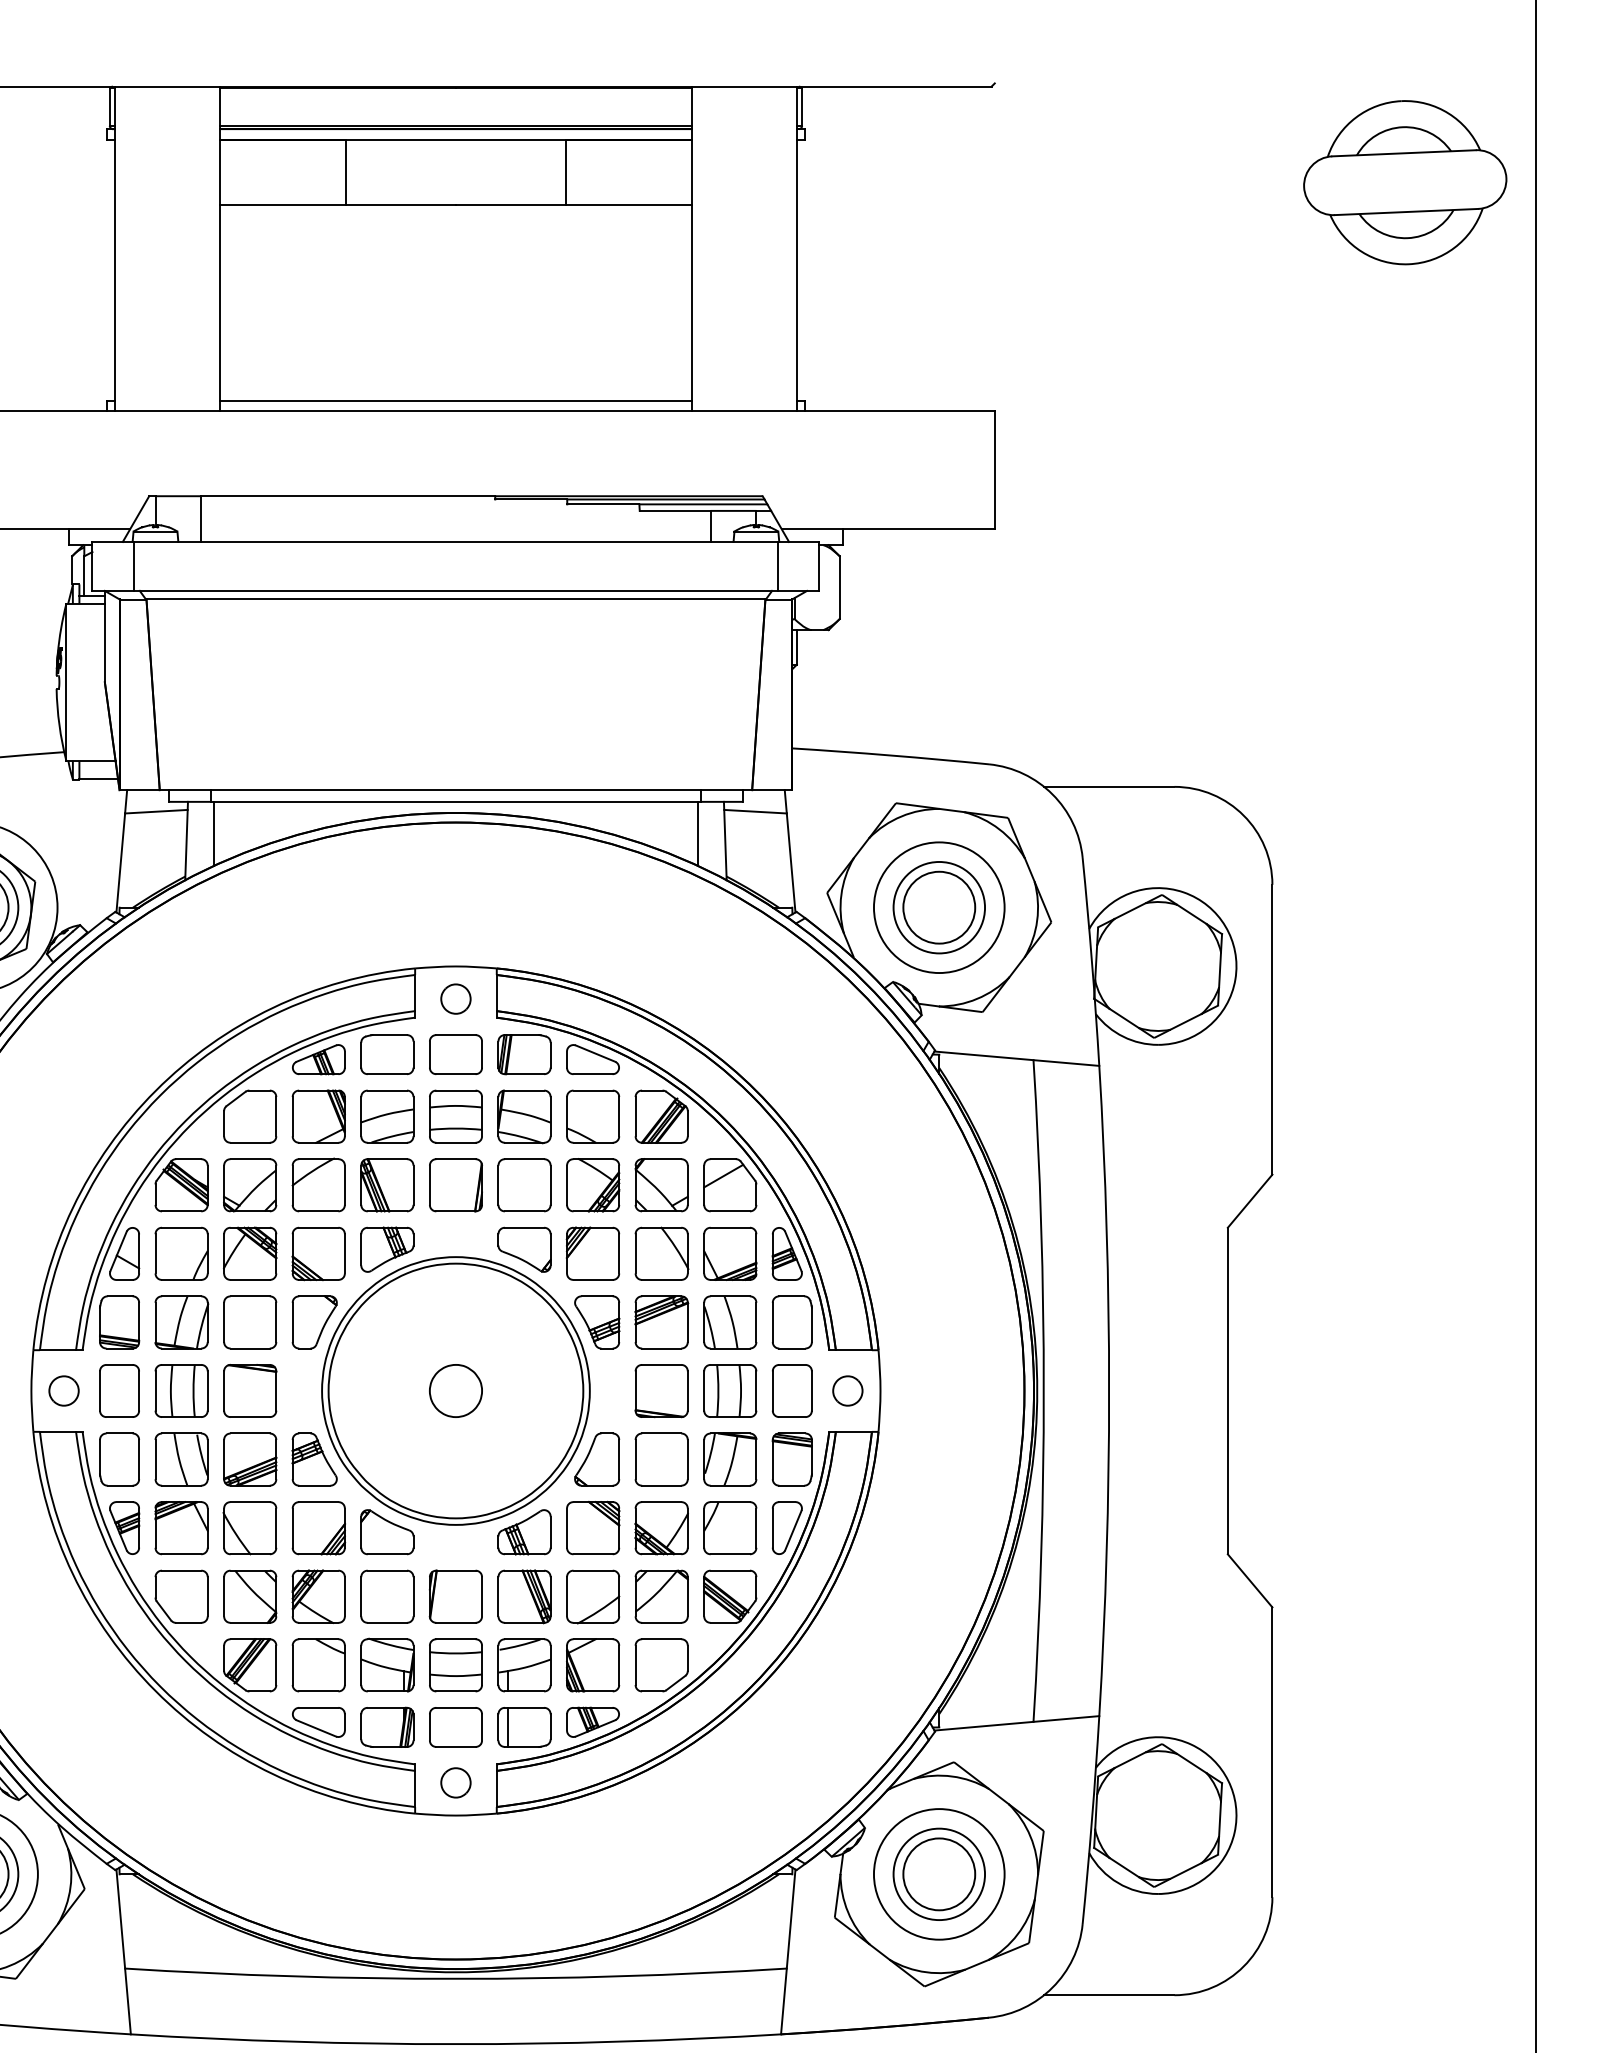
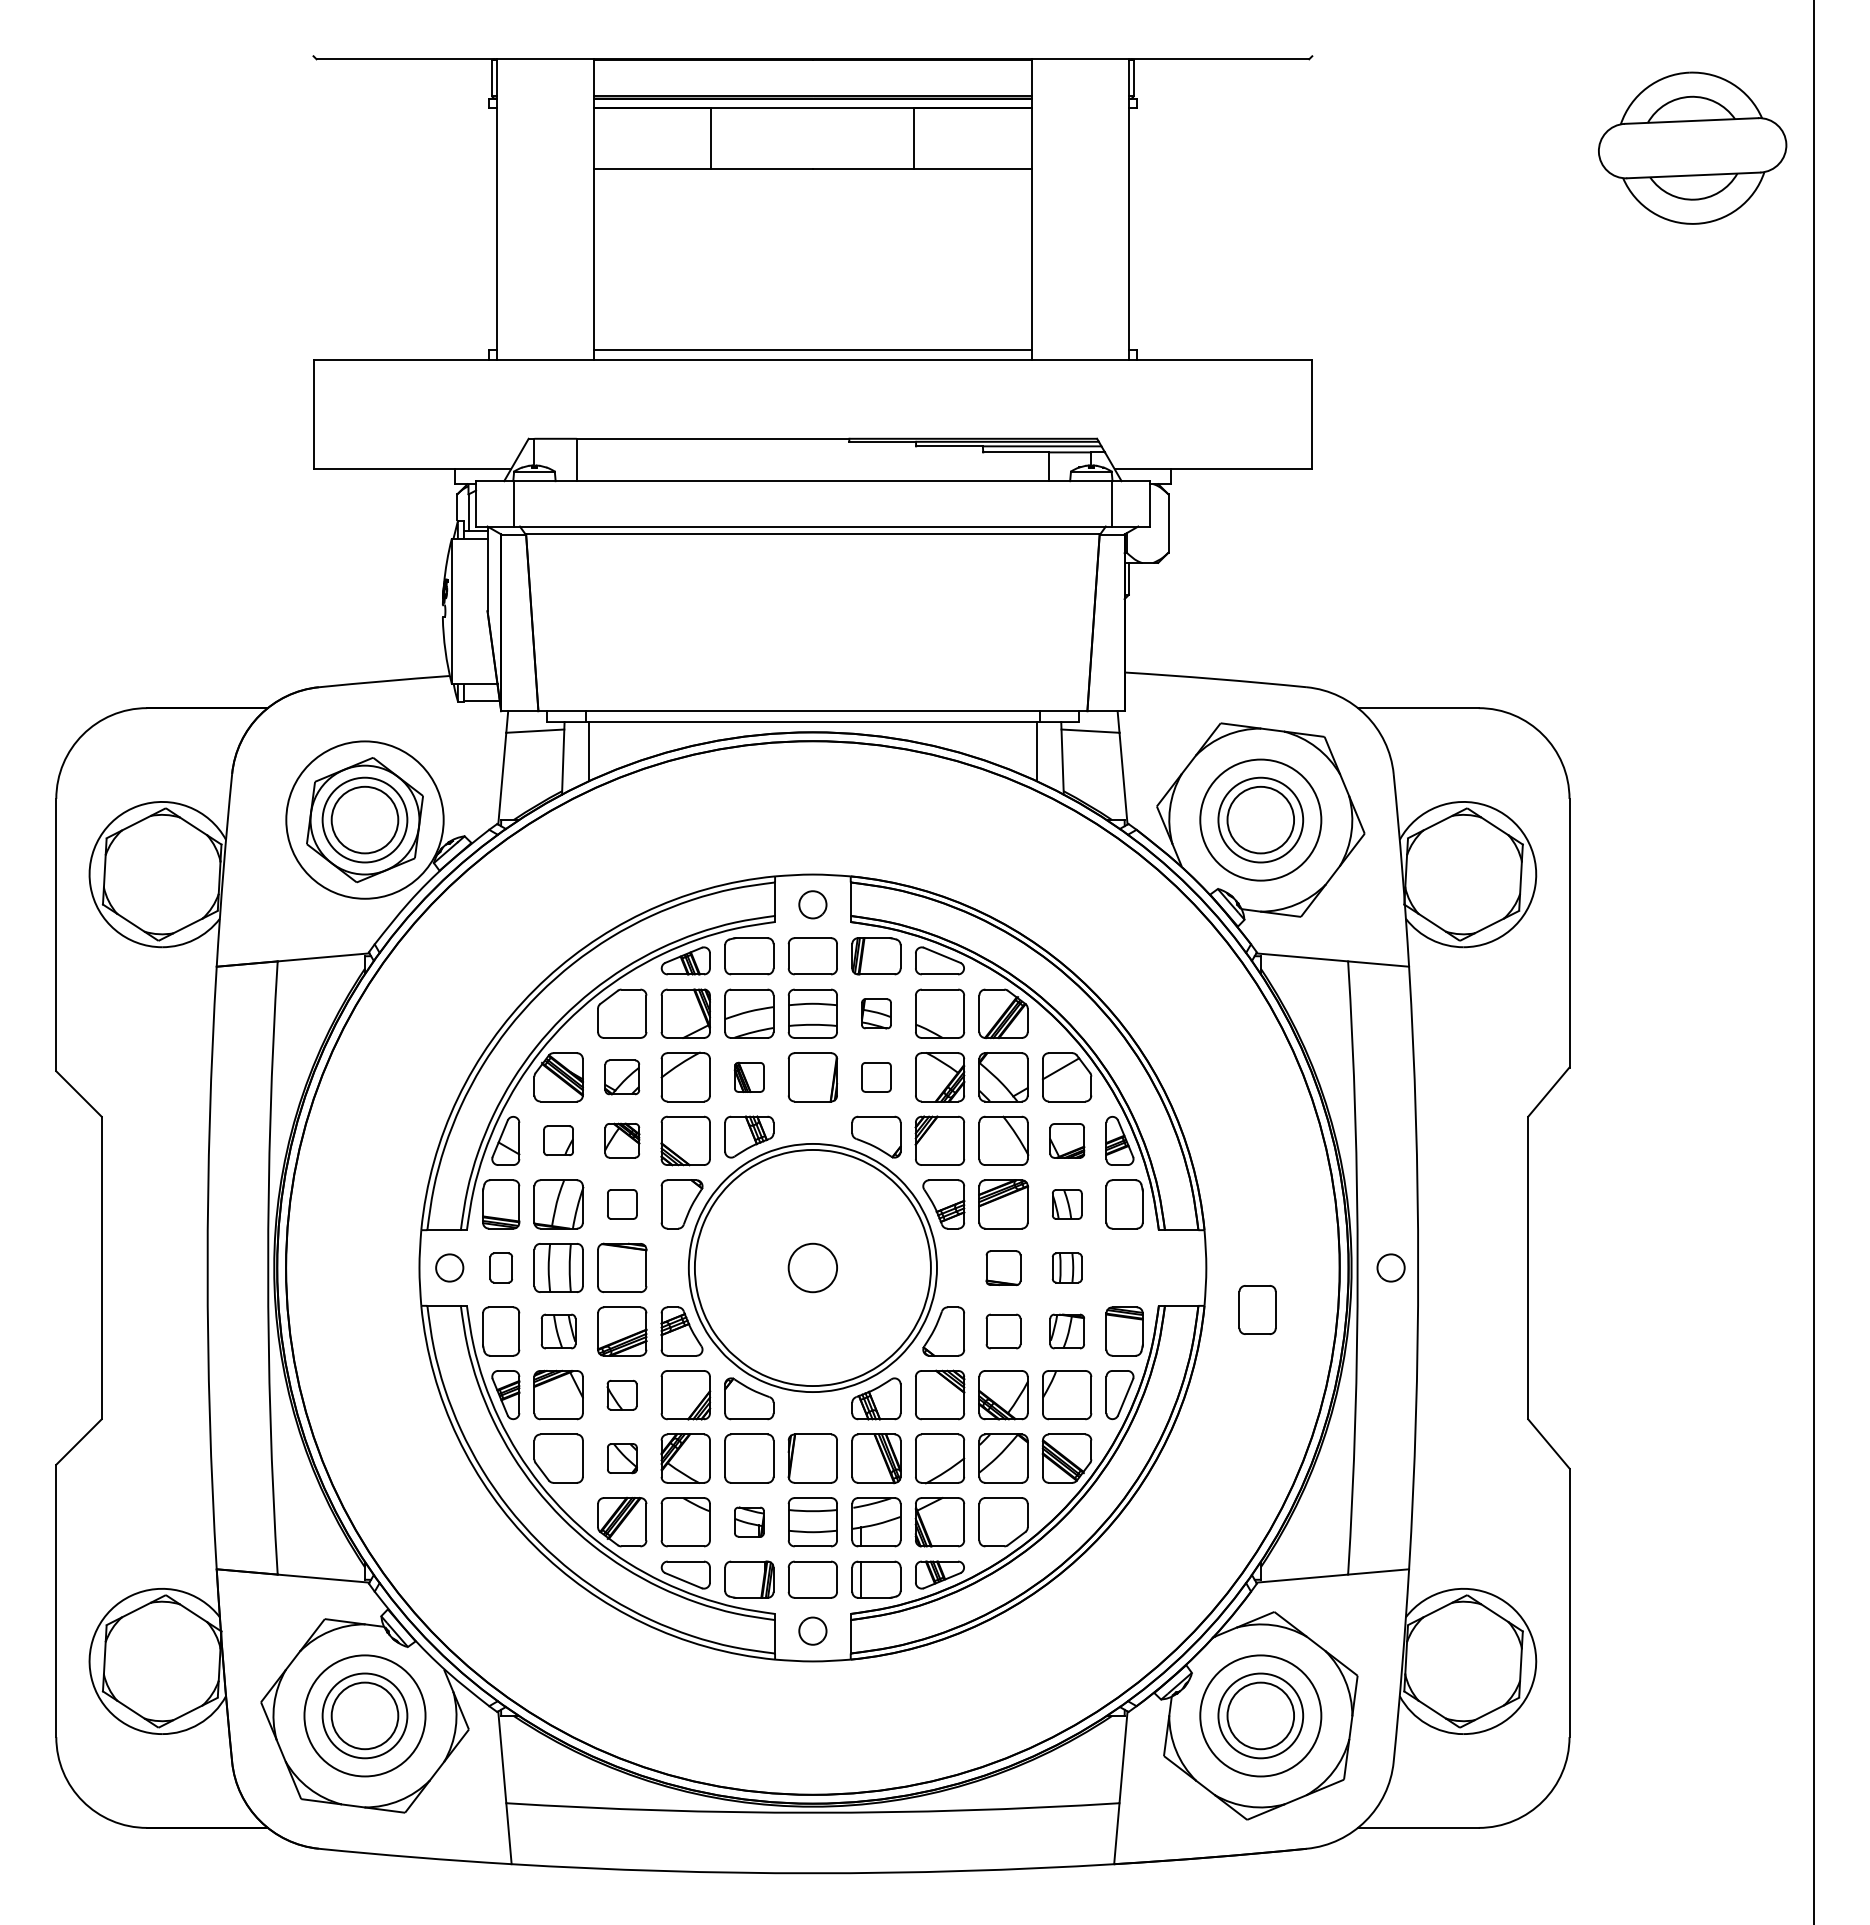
part: (524, 1116) -> (876, 1013), size x0.6
part: (250, 1185) -> (622, 1077), size x0.7
part: (387, 1185) -> (749, 1077), size x0.6
part: (524, 1185) -> (876, 1077), size x0.6
part: (181, 1253) -> (558, 1140), size x0.6
part: (250, 1253) -> (622, 1140), size x0.7
part: (730, 1253) -> (1067, 1140), size x0.7
part: (250, 1322) -> (622, 1204), size x0.6
part: (730, 1322) -> (1067, 1204), size x0.6
part: (119, 1390) -> (501, 1267), size x0.6
part: (730, 1390) -> (1067, 1267), size x0.6
part: (792, 1390) -> (1257, 1309), moved
part: (847, 1390) -> (1390, 1267), moved
part: (661, 1391) -> (1003, 1268), size x0.7
part: (181, 1459) -> (558, 1331), size x0.7
part: (661, 1459) -> (1003, 1331), size x0.7
part: (730, 1459) -> (1067, 1331), size x0.7
part: (249, 1528) -> (621, 1395), size x0.6
part: (250, 1596) -> (622, 1458), size x0.6
part: (387, 1664) -> (749, 1521), size x0.6

